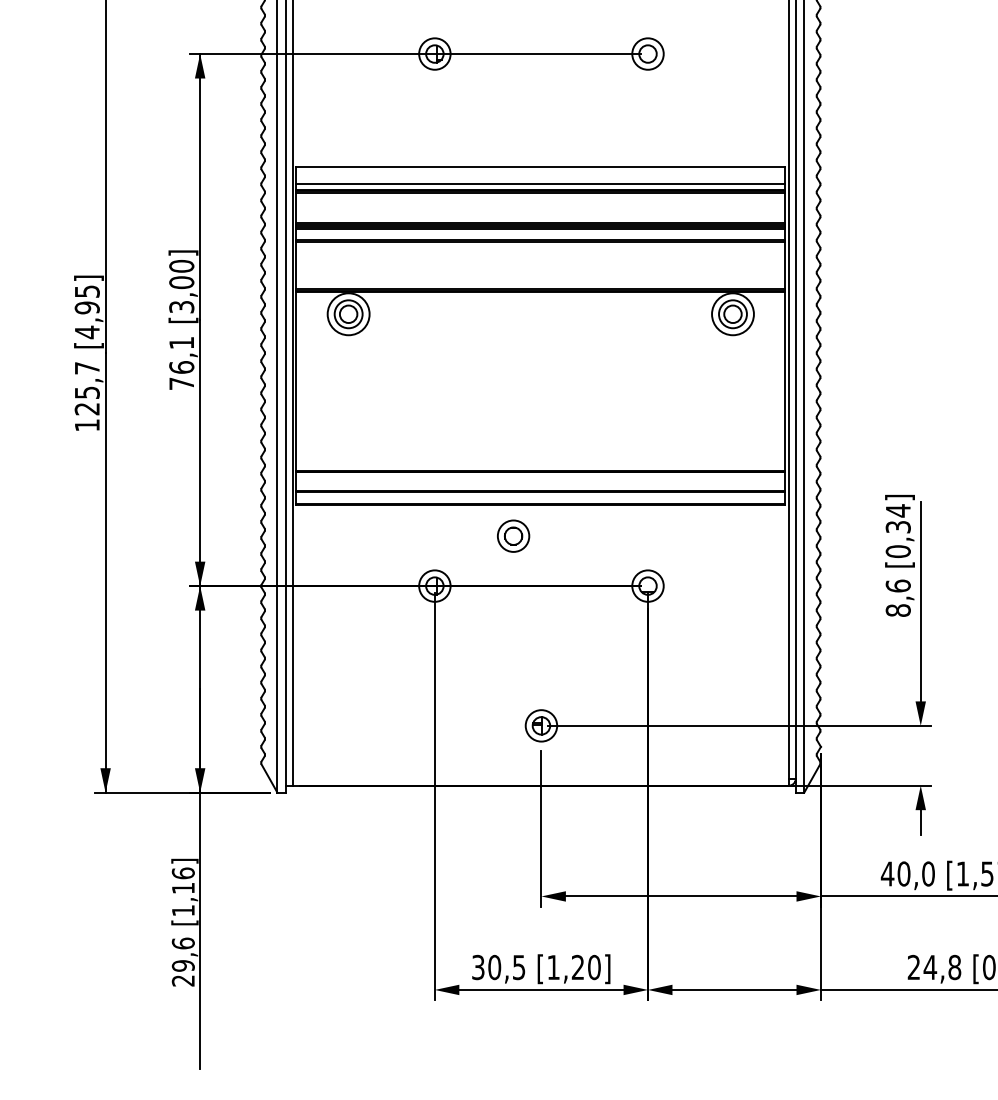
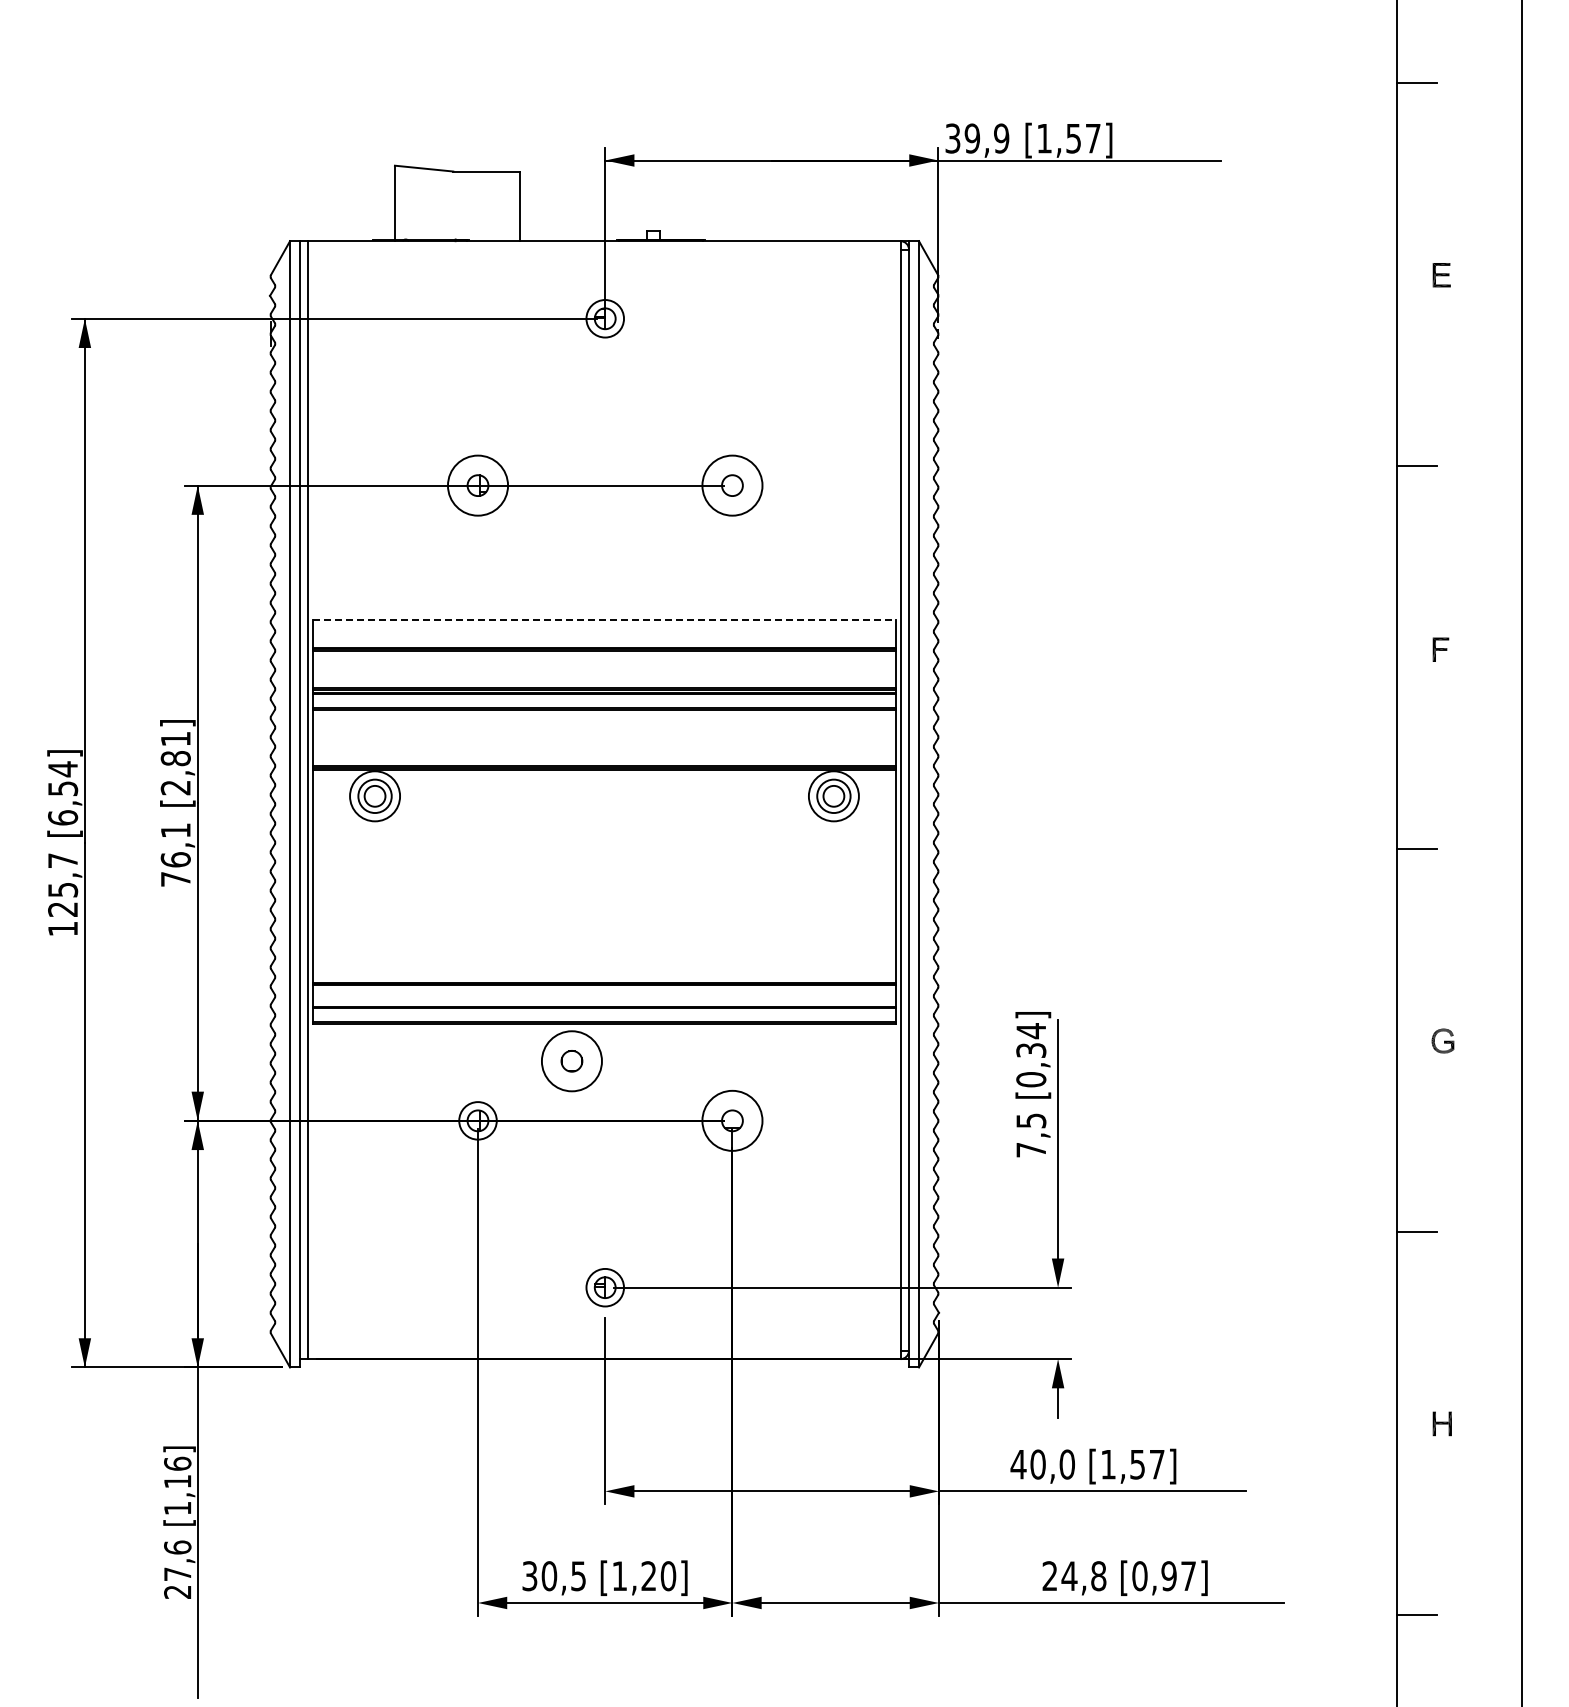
circle: (434, 53) -> (477, 485), size x1.6
circle: (648, 53) -> (732, 485), size x1.6
line: (540, 167) -> (604, 620), solid -> dashed
line: (540, 184) -> (604, 641), removed
text: (181, 286) -> (175, 763), [3,00] -> [2,81]
text: (87, 311) -> (63, 793), [4,95] -> [6,54]
circle: (513, 536) -> (571, 1061), size x1.6
circle: (648, 585) -> (732, 1120), size x1.6
text: (898, 598) -> (1031, 1135), 8,6 -> 7,5
text: (183, 966) -> (177, 1574), 29,6 -> 27,6

